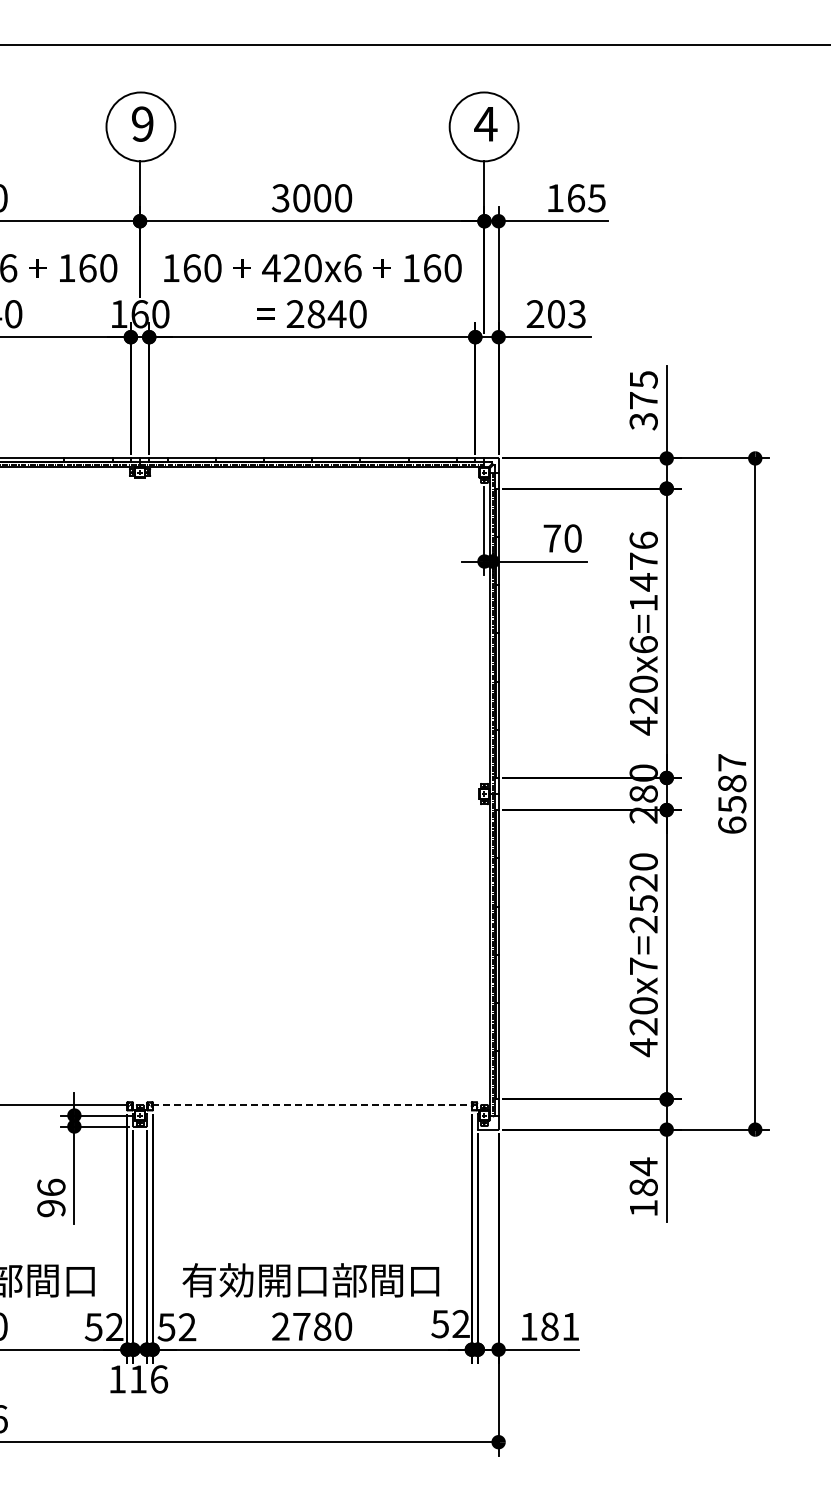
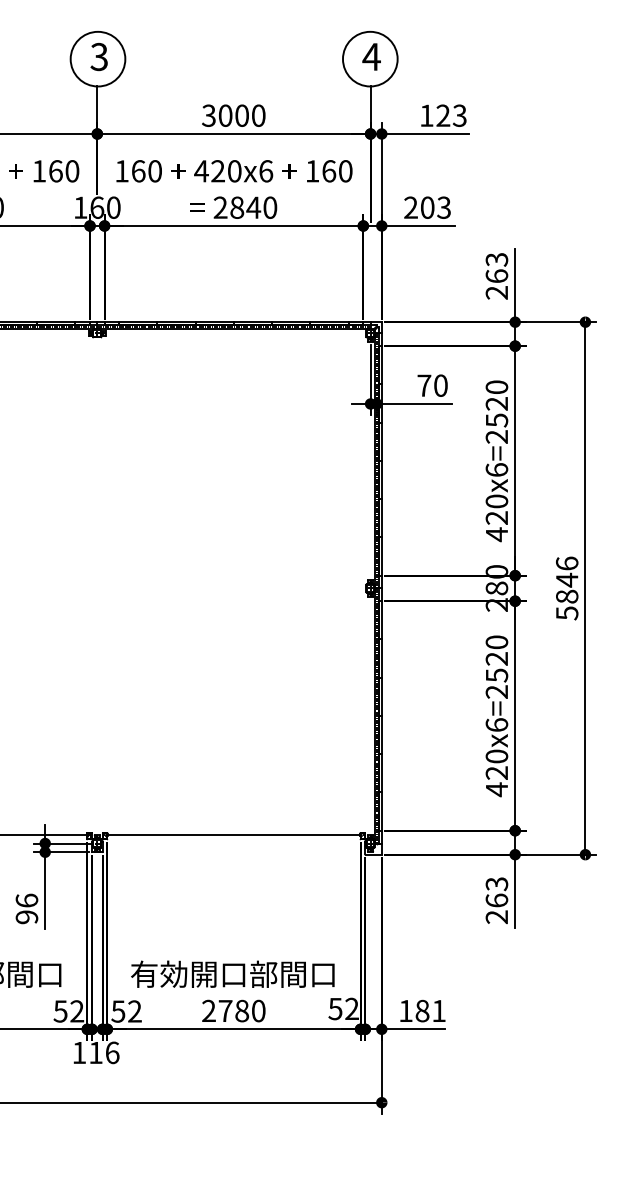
text: (142, 123) -> (99, 56), 9 -> 3
text: (586, 198) -> (451, 115), 165 -> 123
text: (643, 400) -> (496, 276), 375 -> 263
text: (643, 571) -> (496, 411), 420x6=1476 -> 420x6=2520
text: (732, 794) -> (567, 588), 6587 -> 5846
text: (643, 965) -> (496, 724), 420x7=2520 -> 420x6=2520
line: (312, 1104) -> (234, 834), dashed -> solid
text: (643, 1187) -> (496, 900), 184 -> 263

